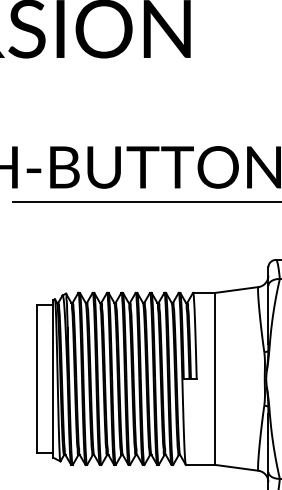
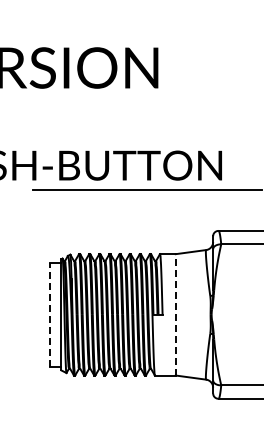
line: (36, 378) -> (49, 314), solid -> dashed
line: (215, 378) -> (175, 314), solid -> dashed

